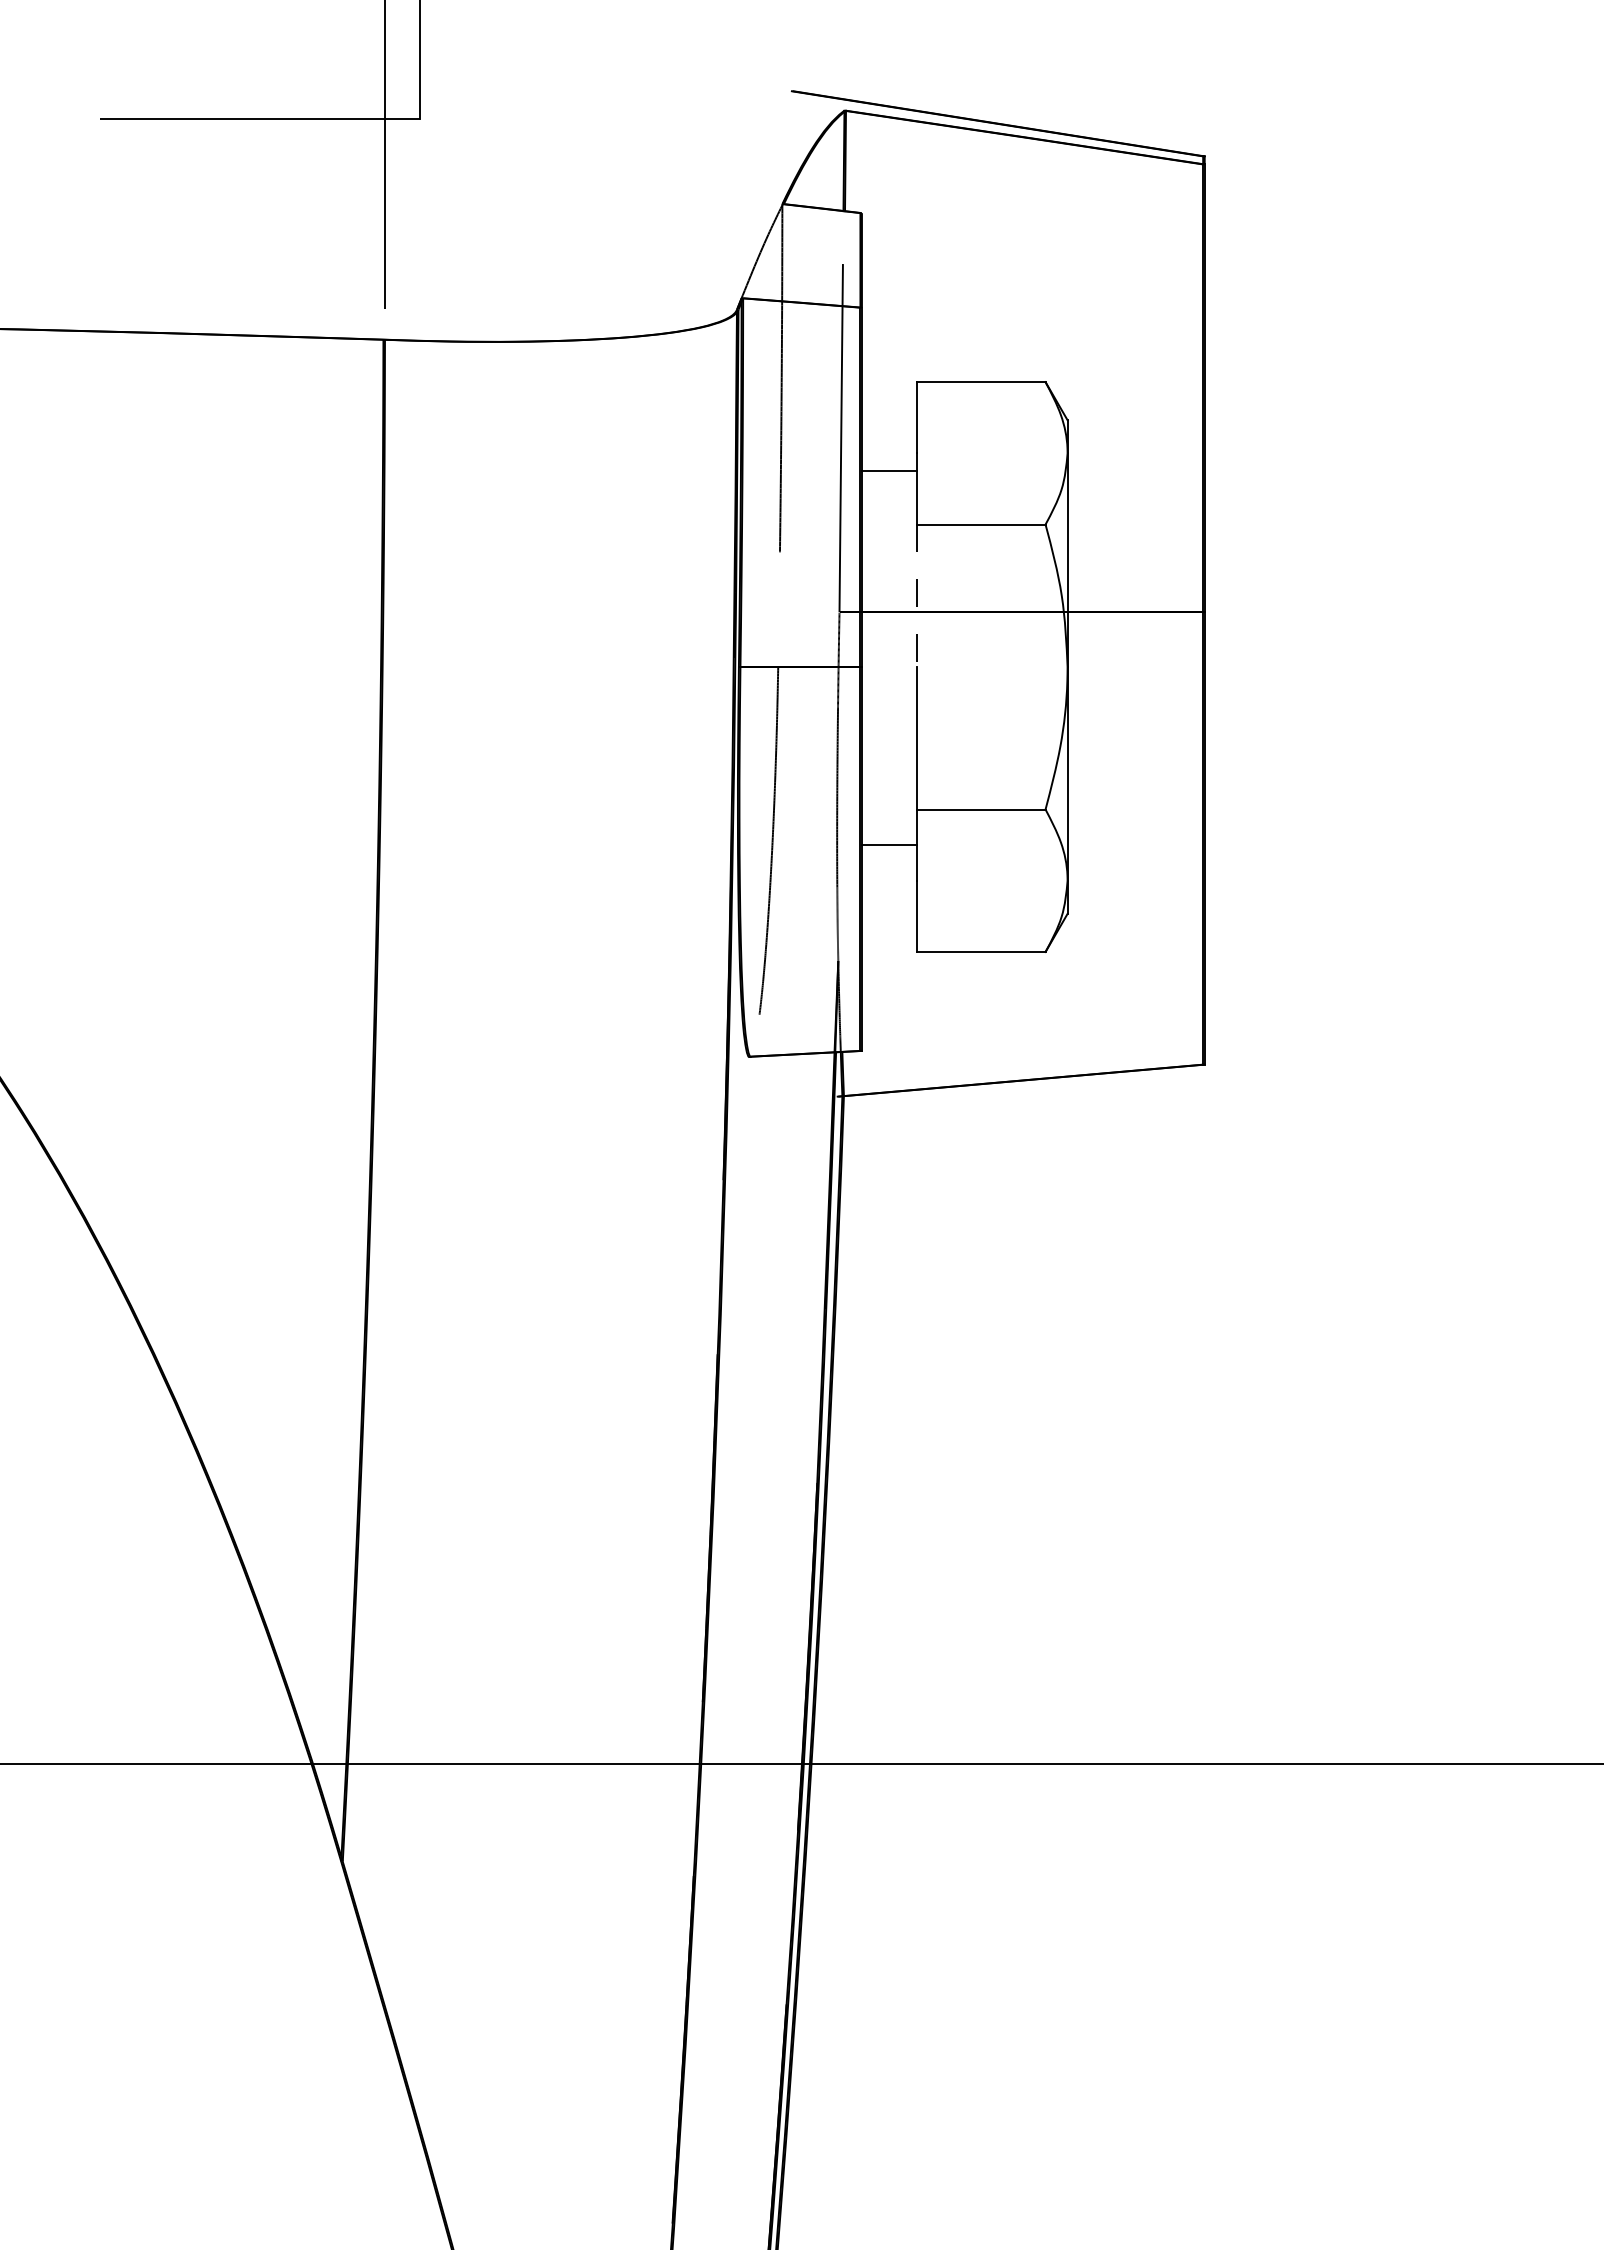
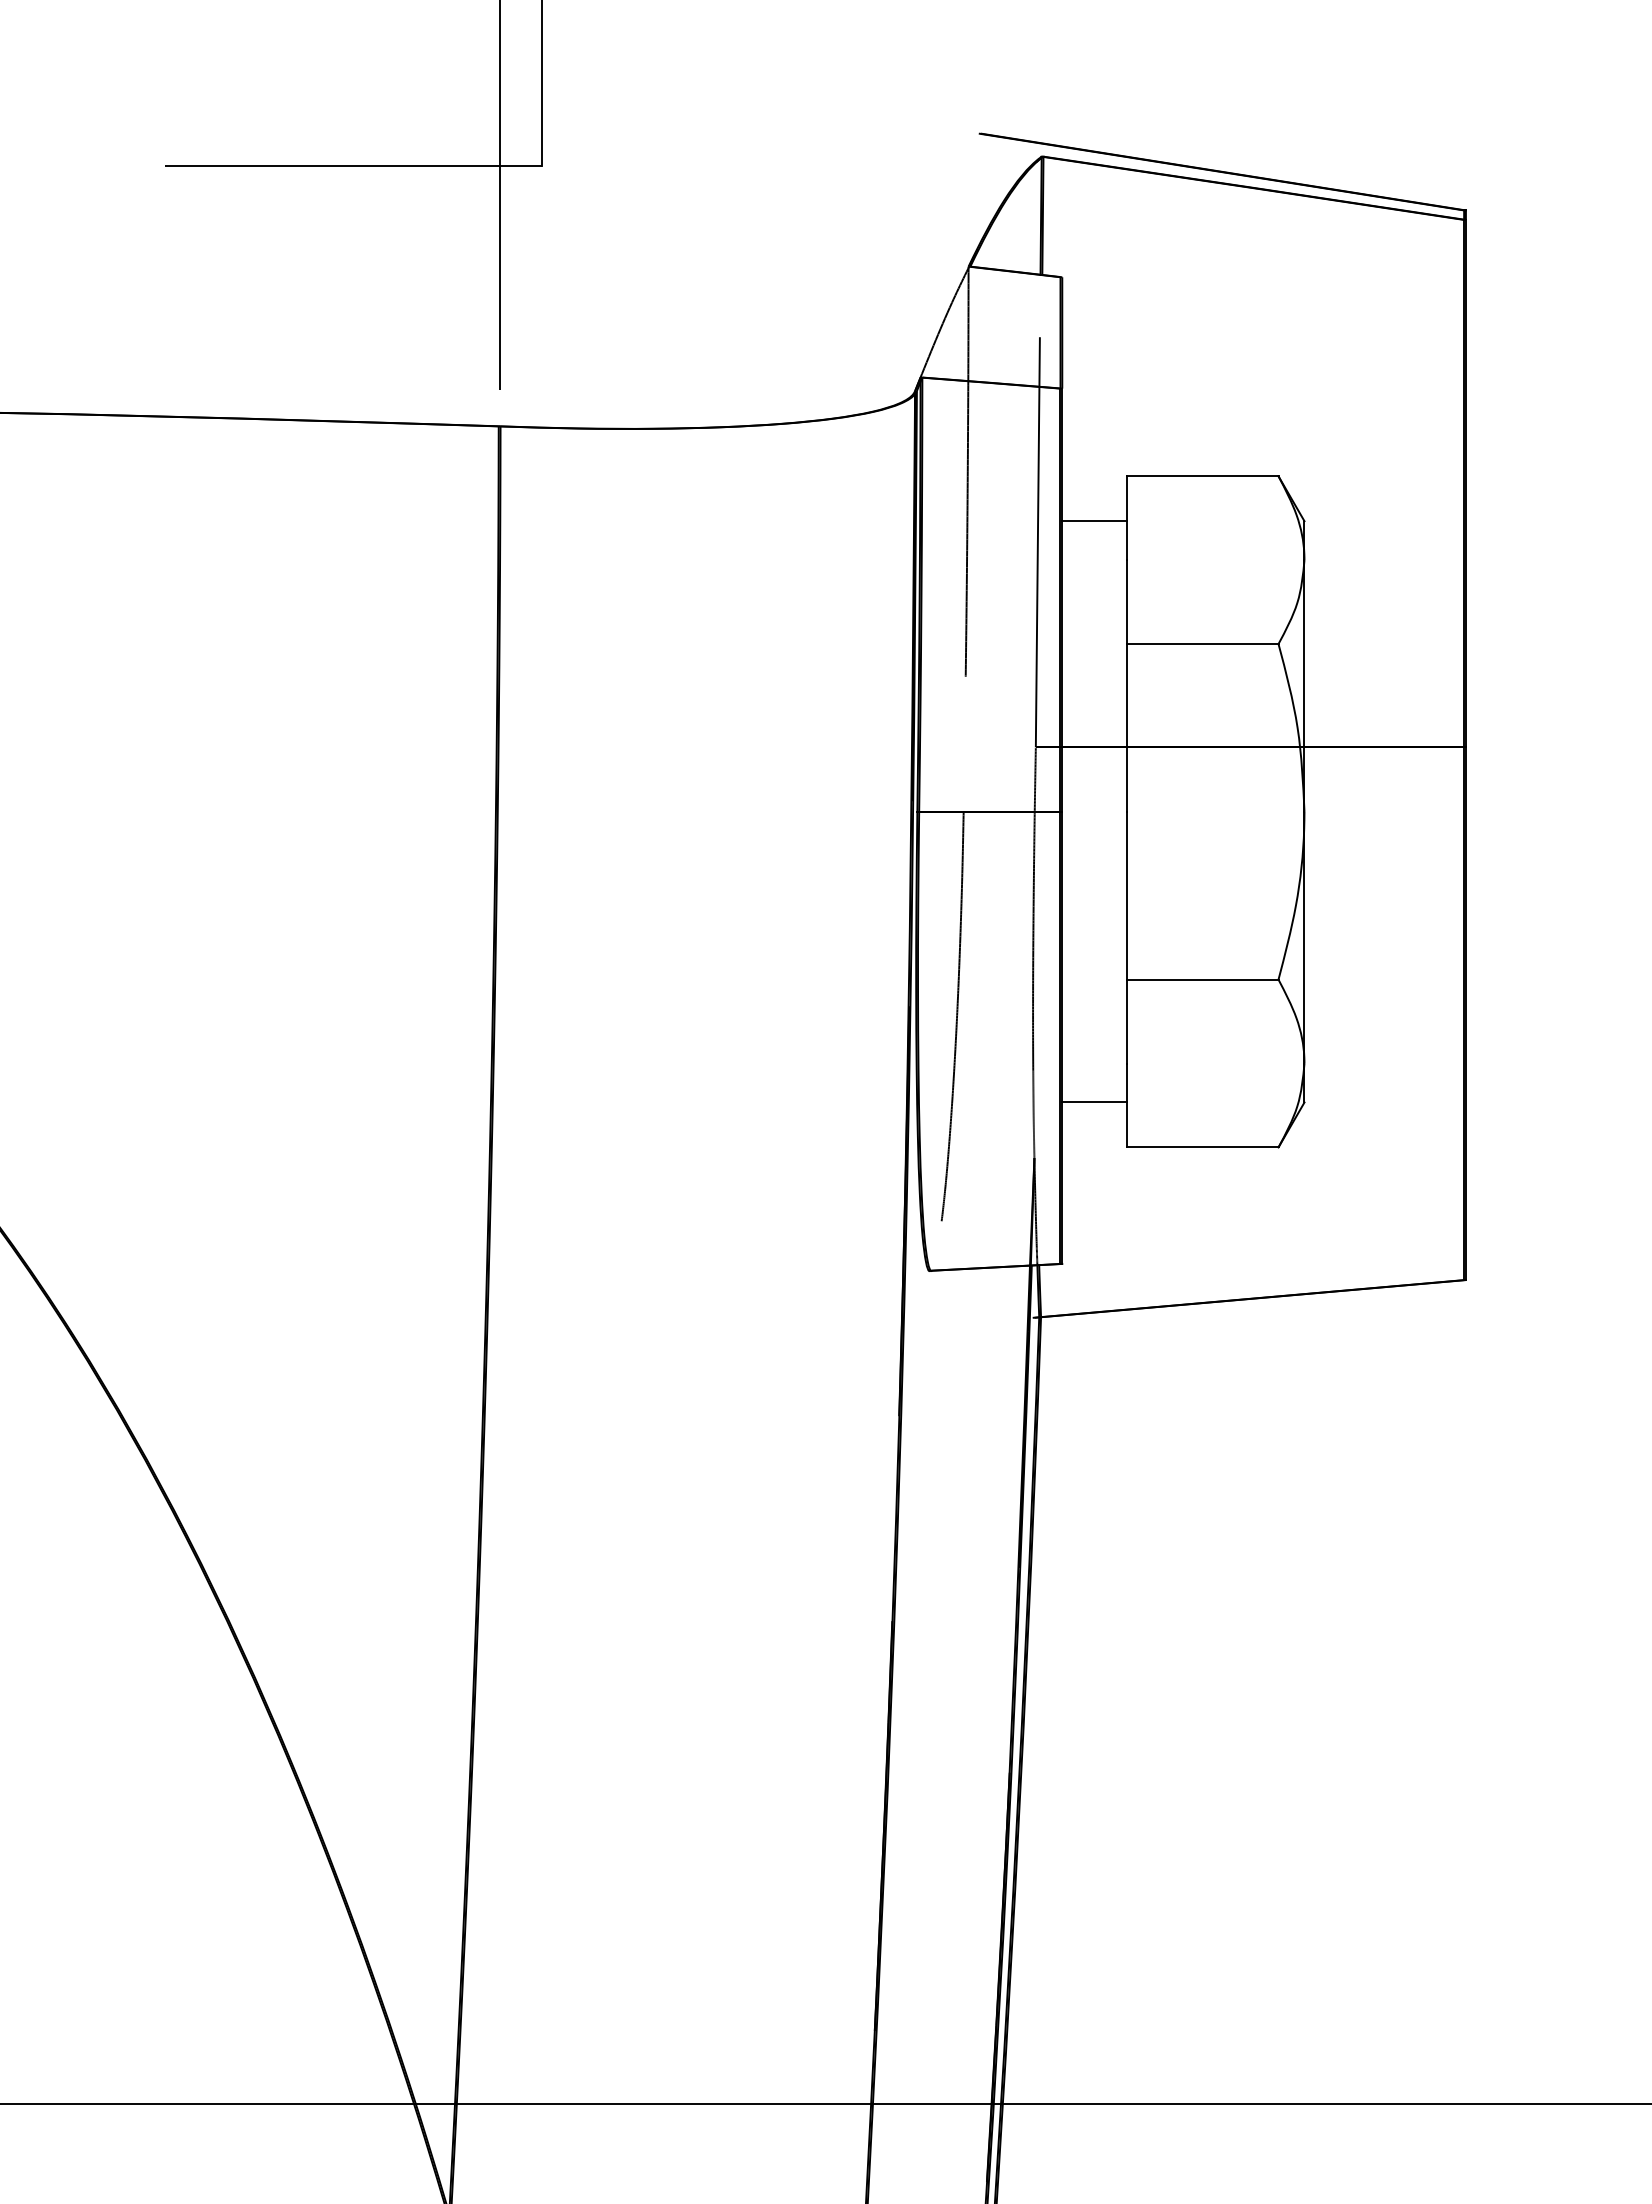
line: (888, 471) -> (1093, 521), moved
line: (916, 596) -> (1126, 728), dashed -> solid
line: (888, 844) -> (1093, 1102), moved

